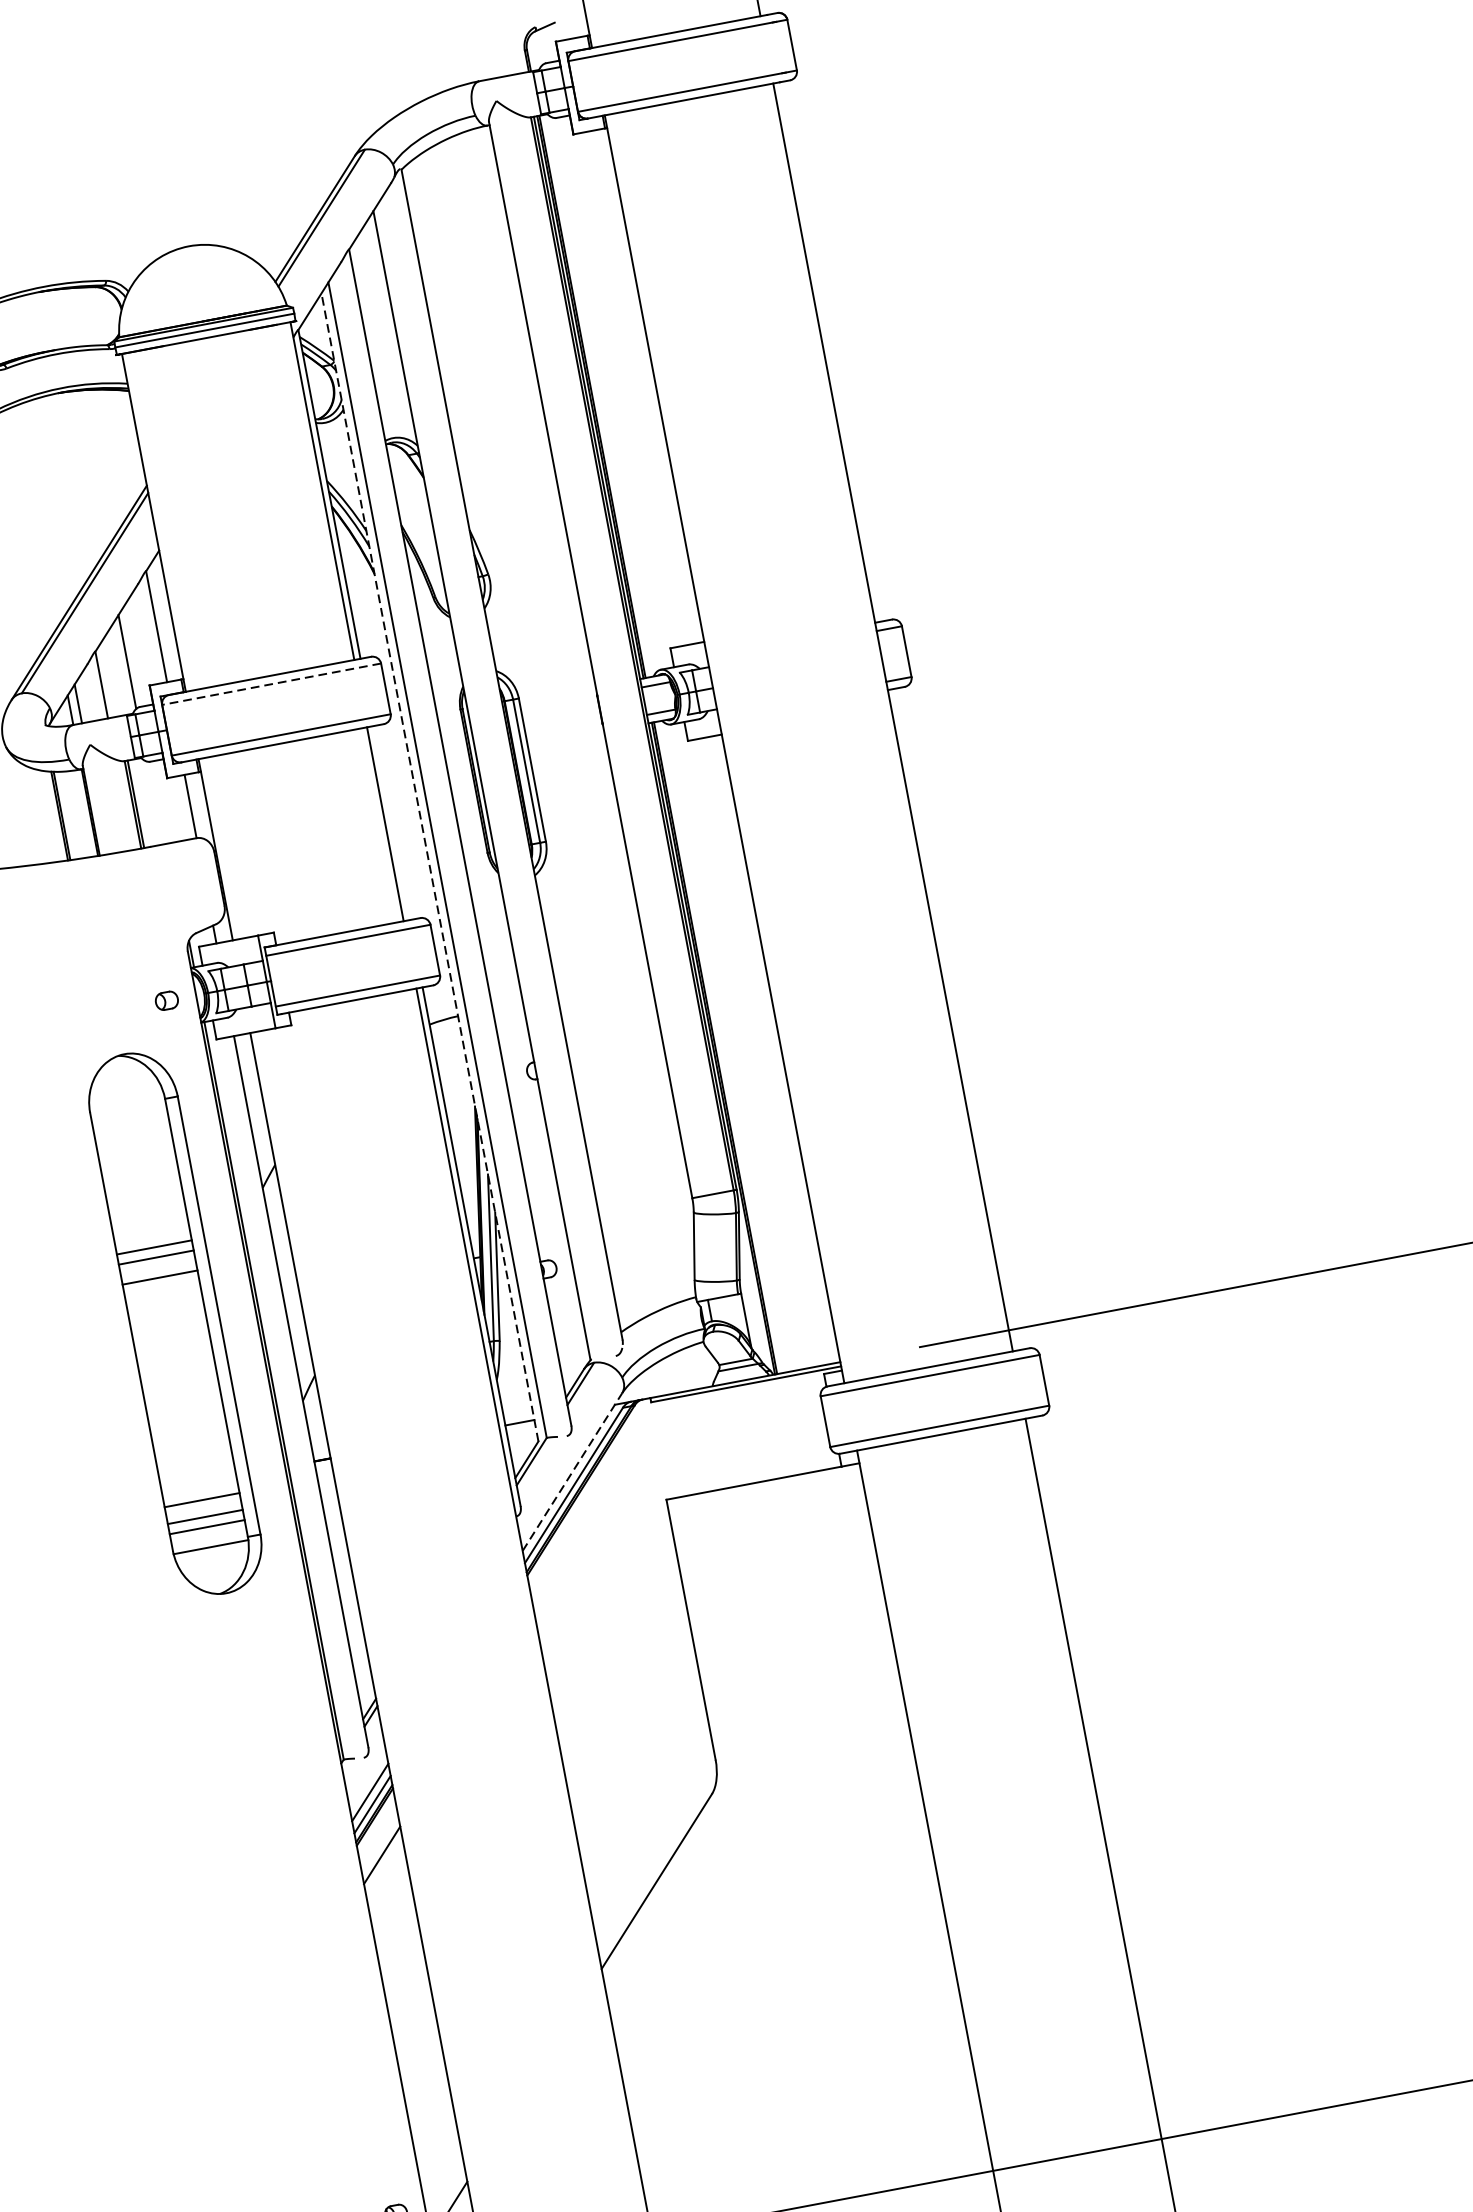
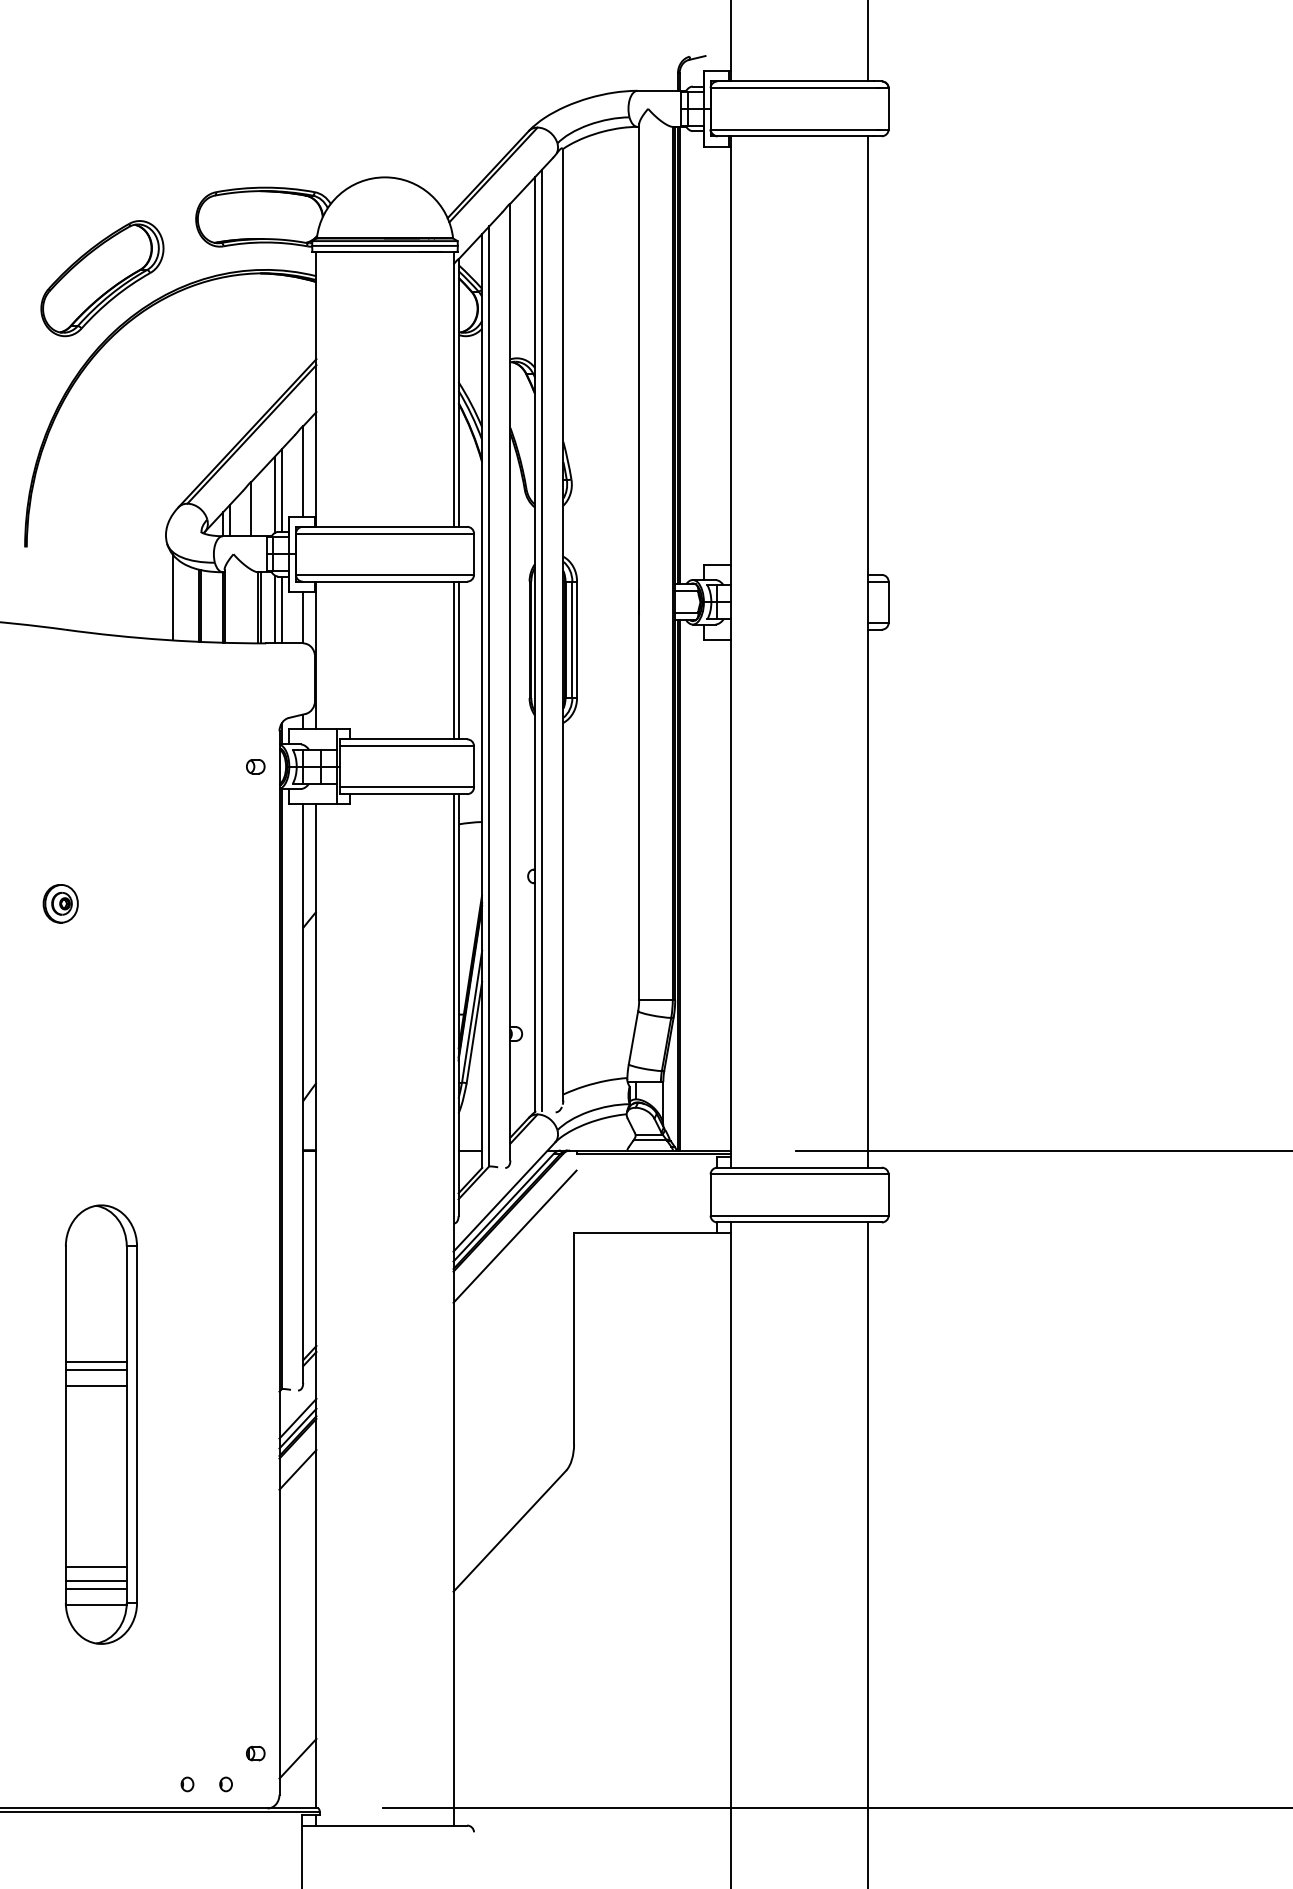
line: (135, 655) -> (282, 490), added
line: (271, 684) -> (384, 533), dashed -> solid
line: (489, 777) -> (542, 639), added
line: (163, 801) -> (282, 609), added
line: (153, 803) -> (274, 609), added
line: (25, 812) -> (172, 597), added
line: (391, 823) -> (458, 660), added
line: (430, 867) -> (482, 701), dashed -> solid
part: (175, 1323) -> (101, 1424), moved
line: (572, 1471) -> (504, 1196), dashed -> solid
line: (594, 1518) -> (514, 1236), added

